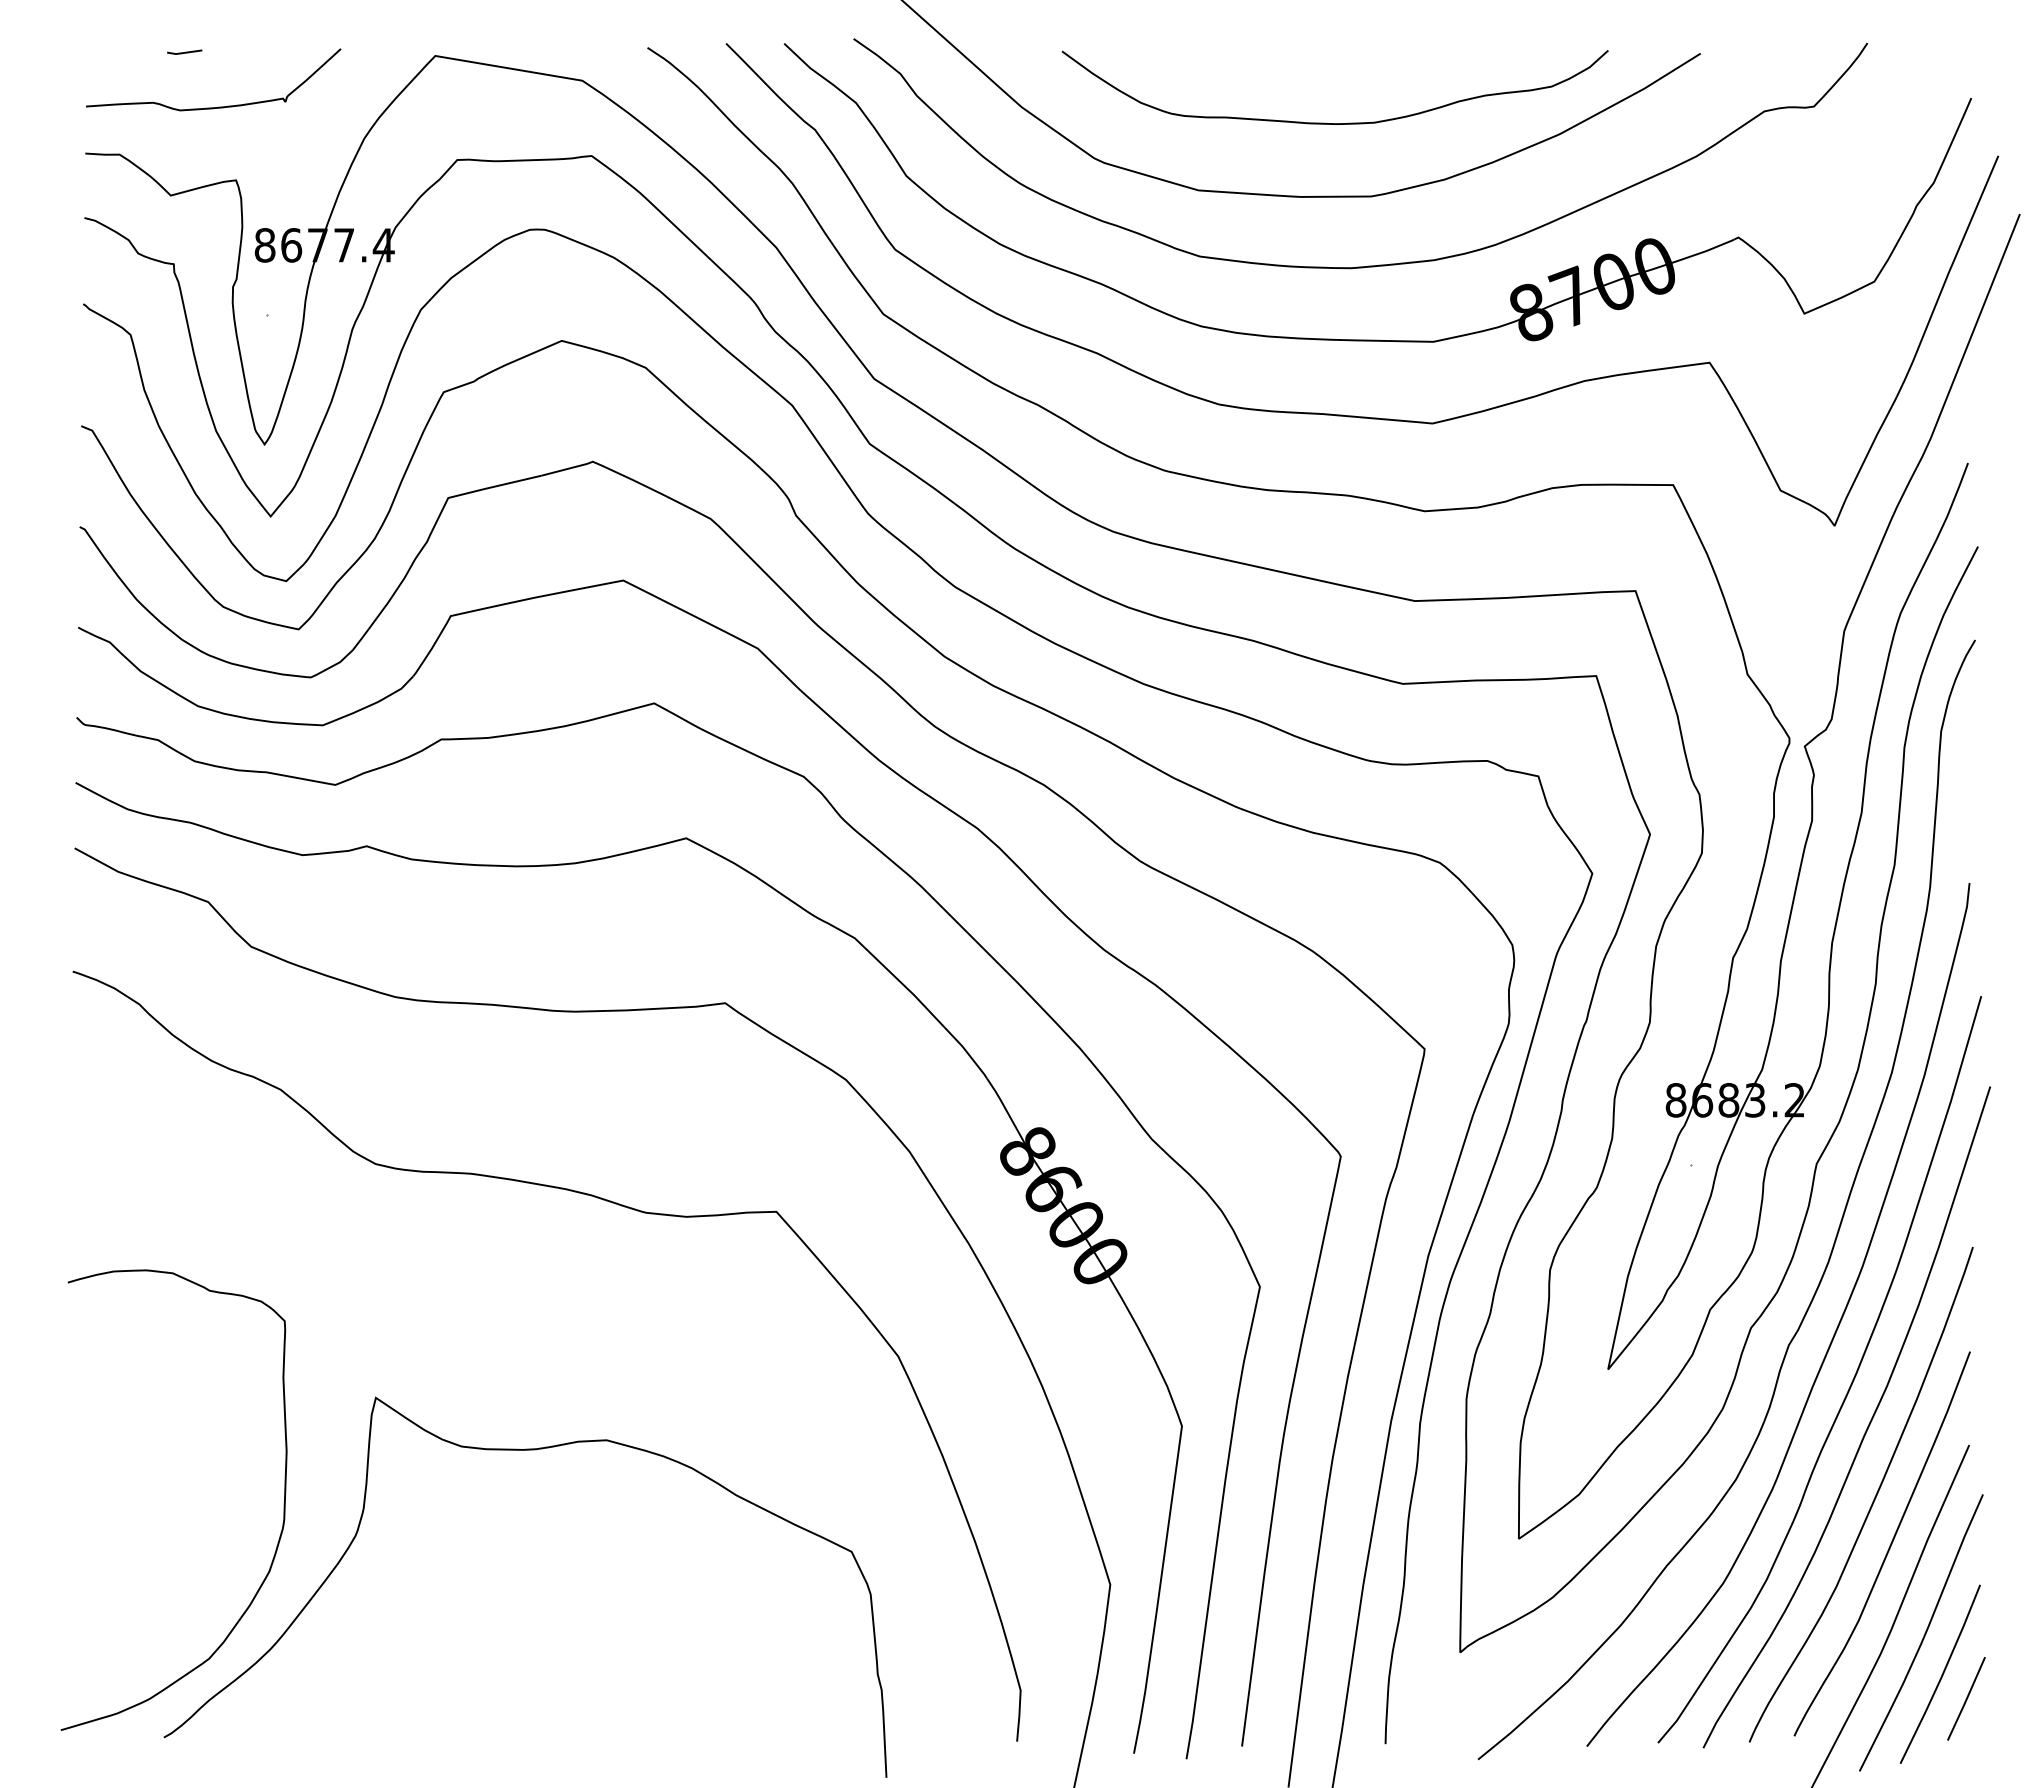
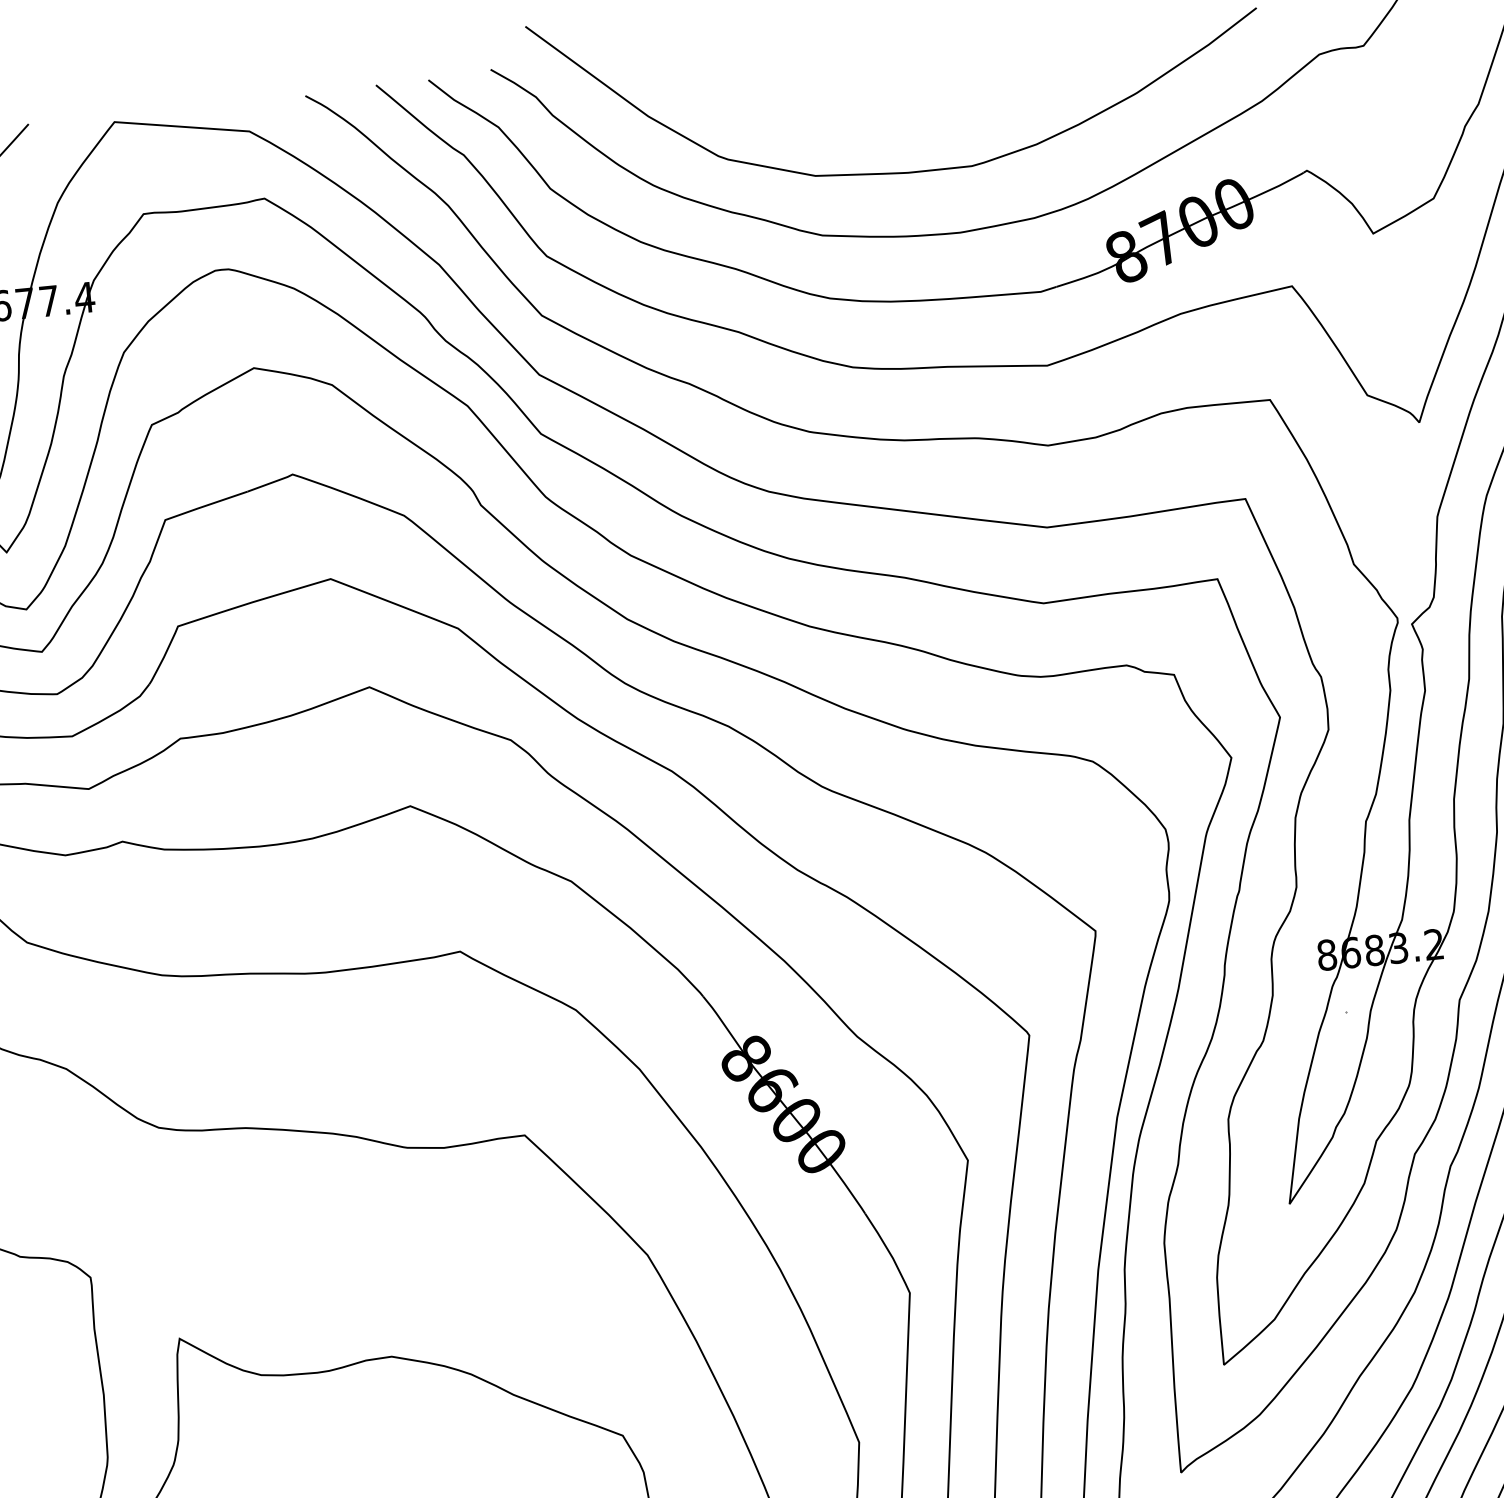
curve: (1334, 123) -> (932, 103), removed

